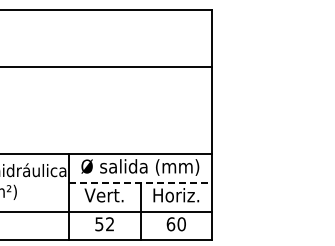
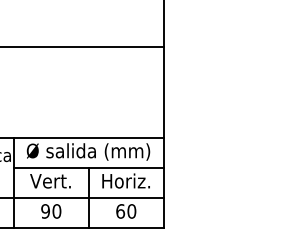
line: (140, 182) -> (88, 167), dashed -> solid
text: (104, 224) -> (50, 211), 52 -> 90

